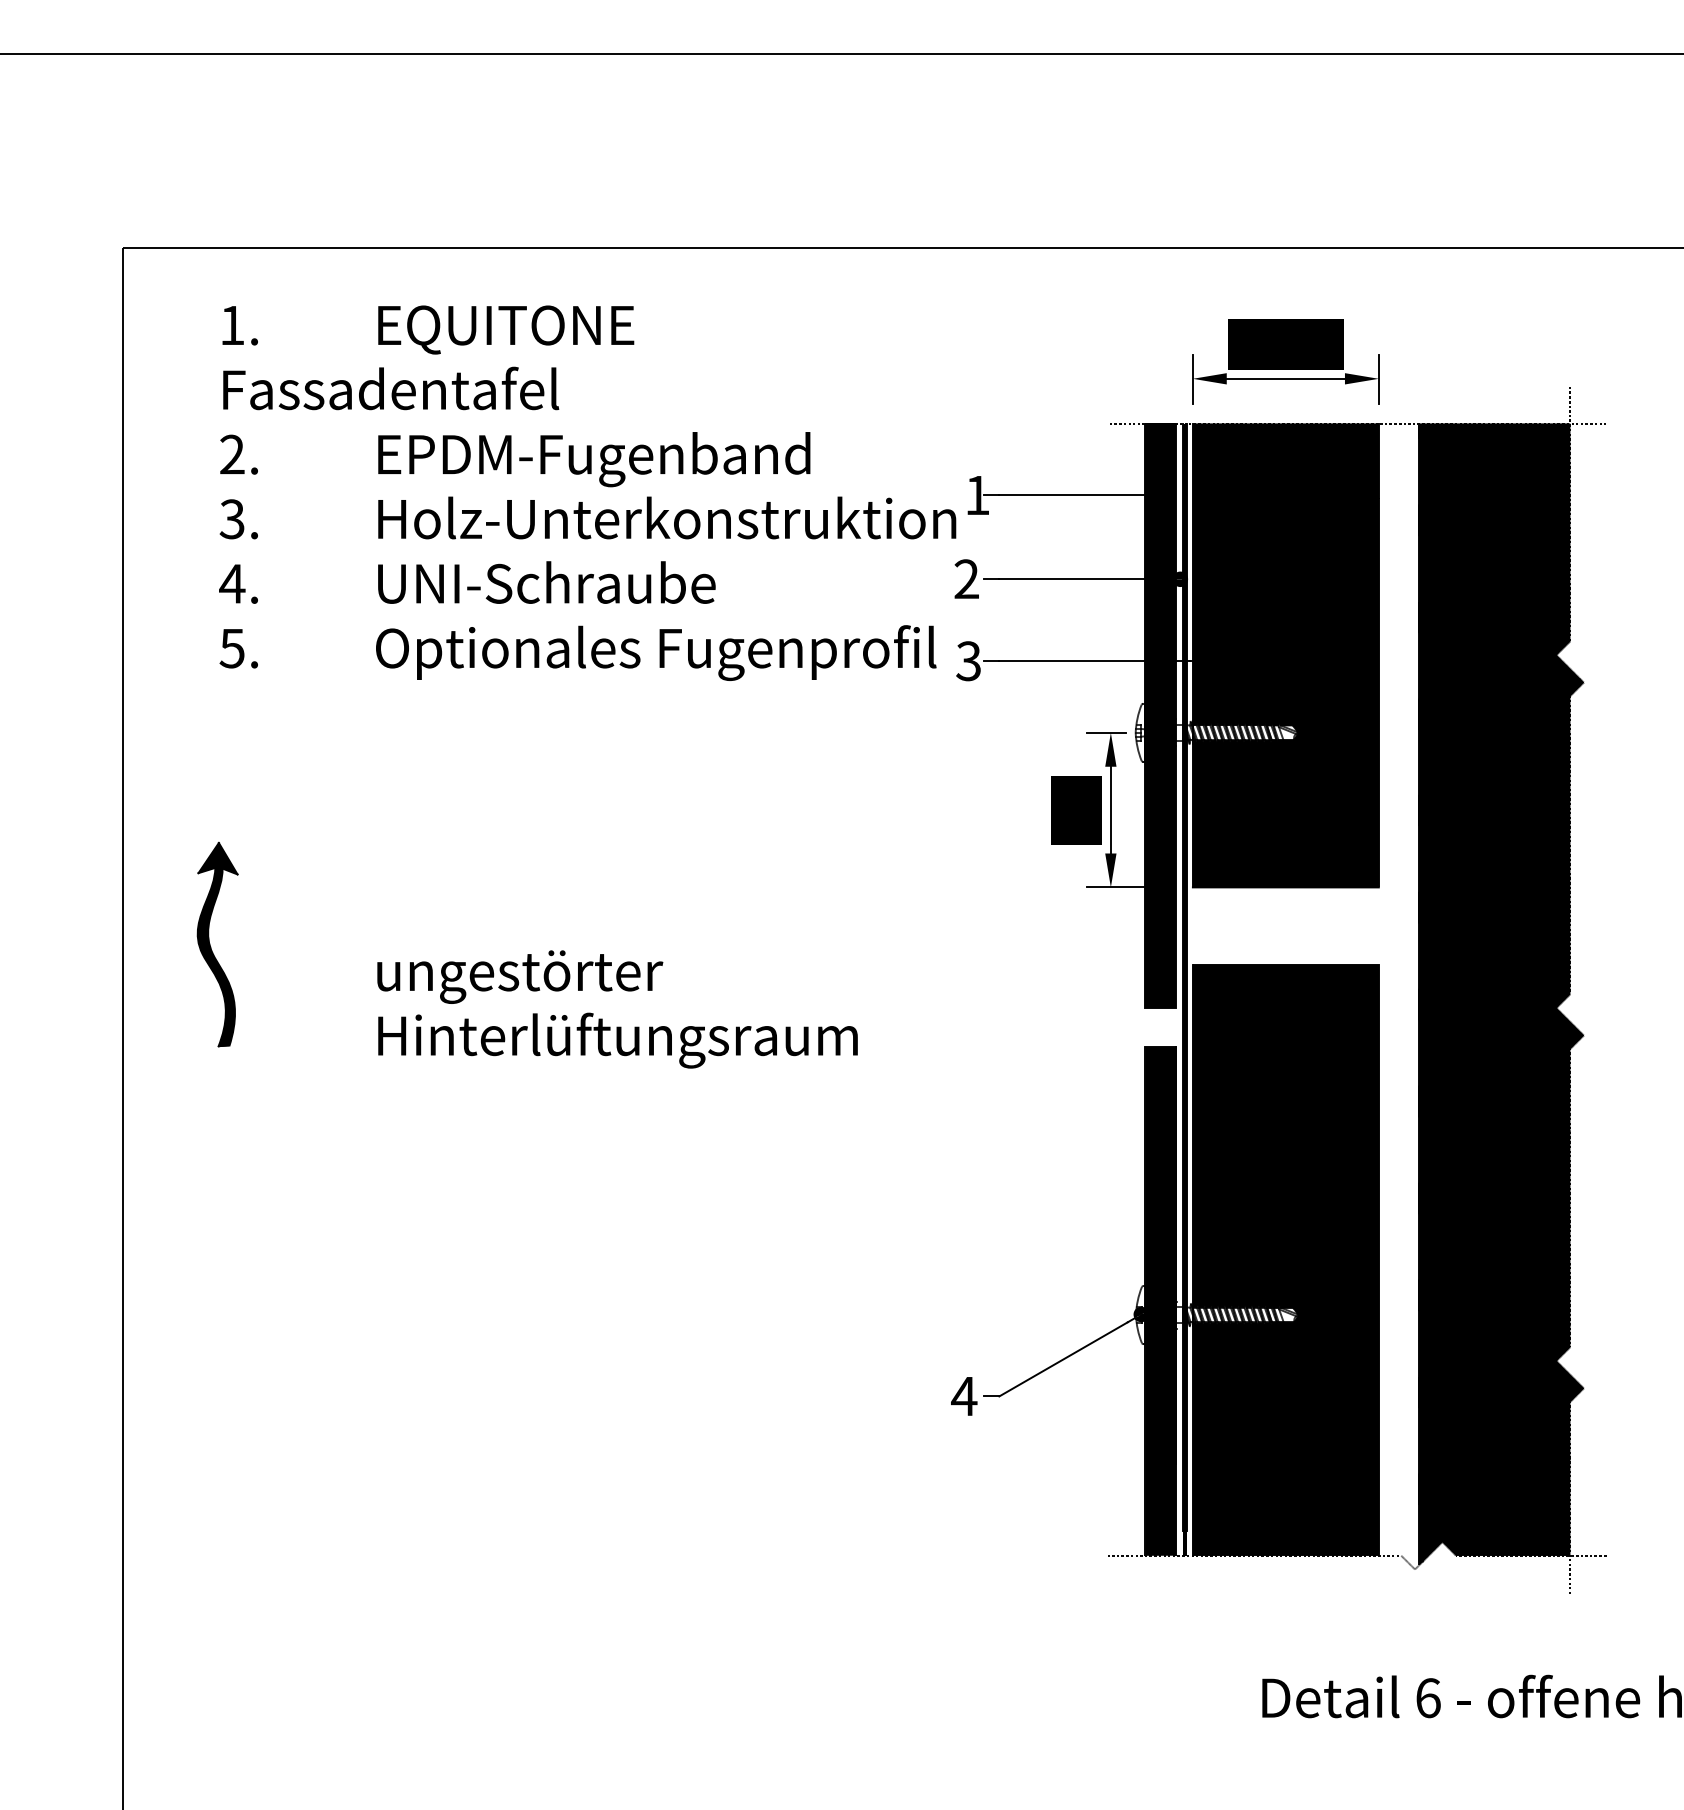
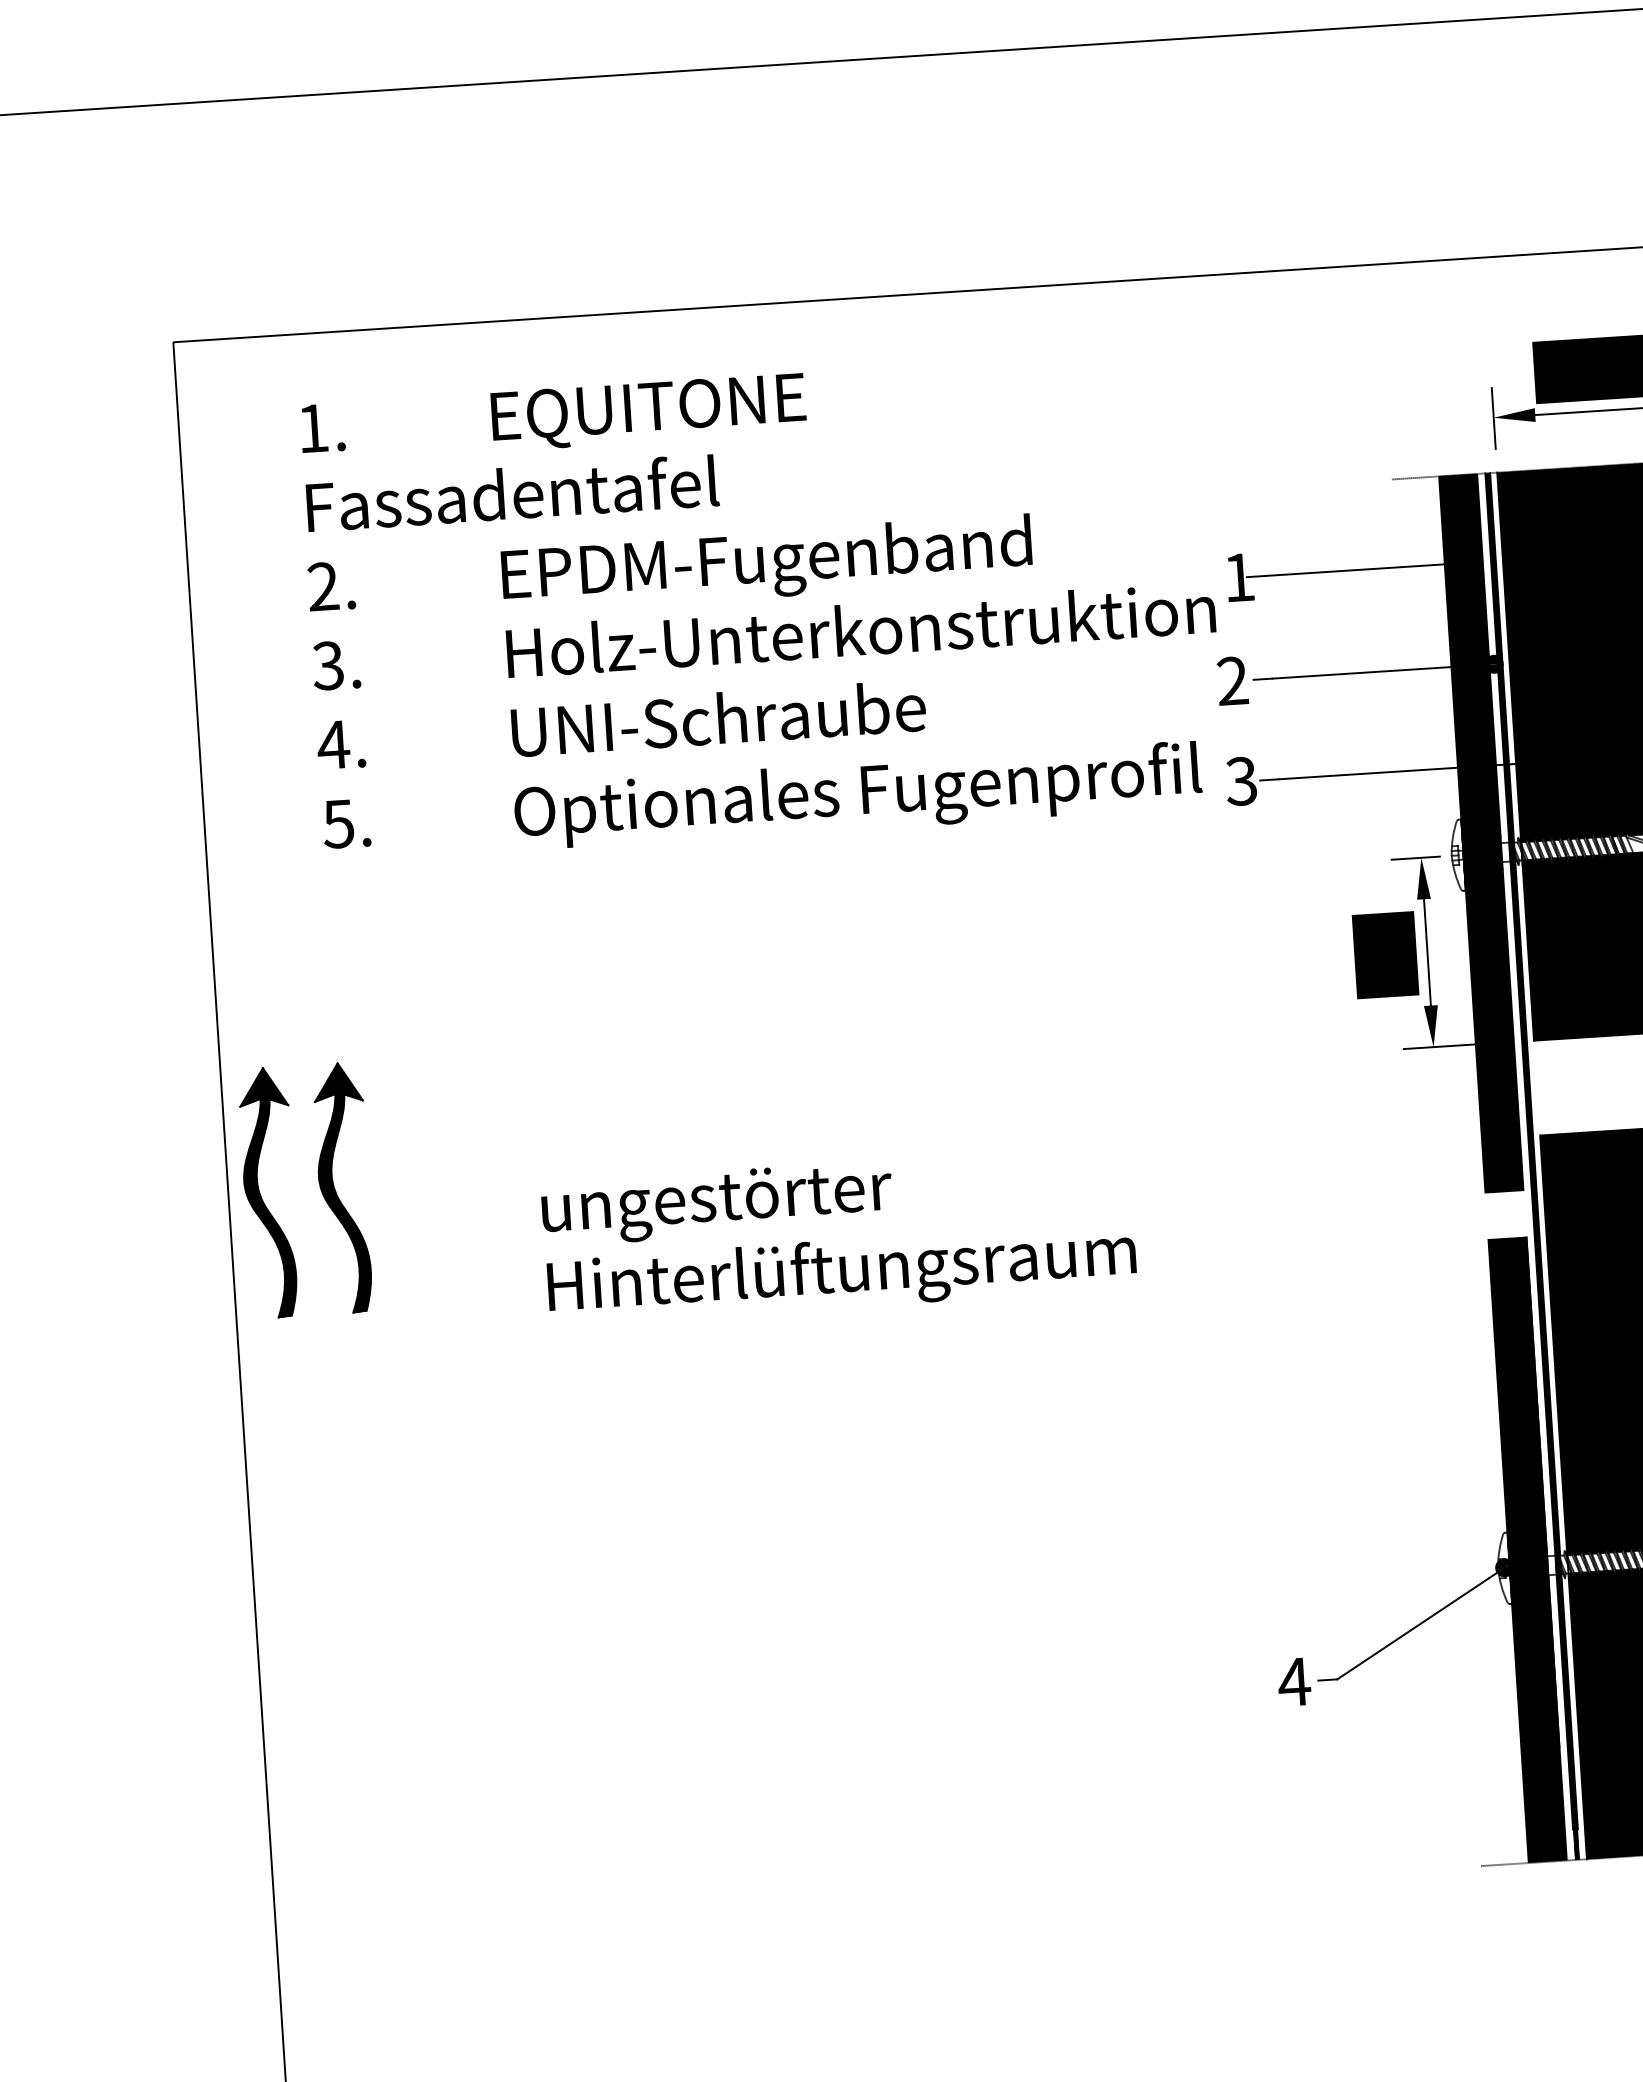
part: (150, 947) -> (262, 1196), added

